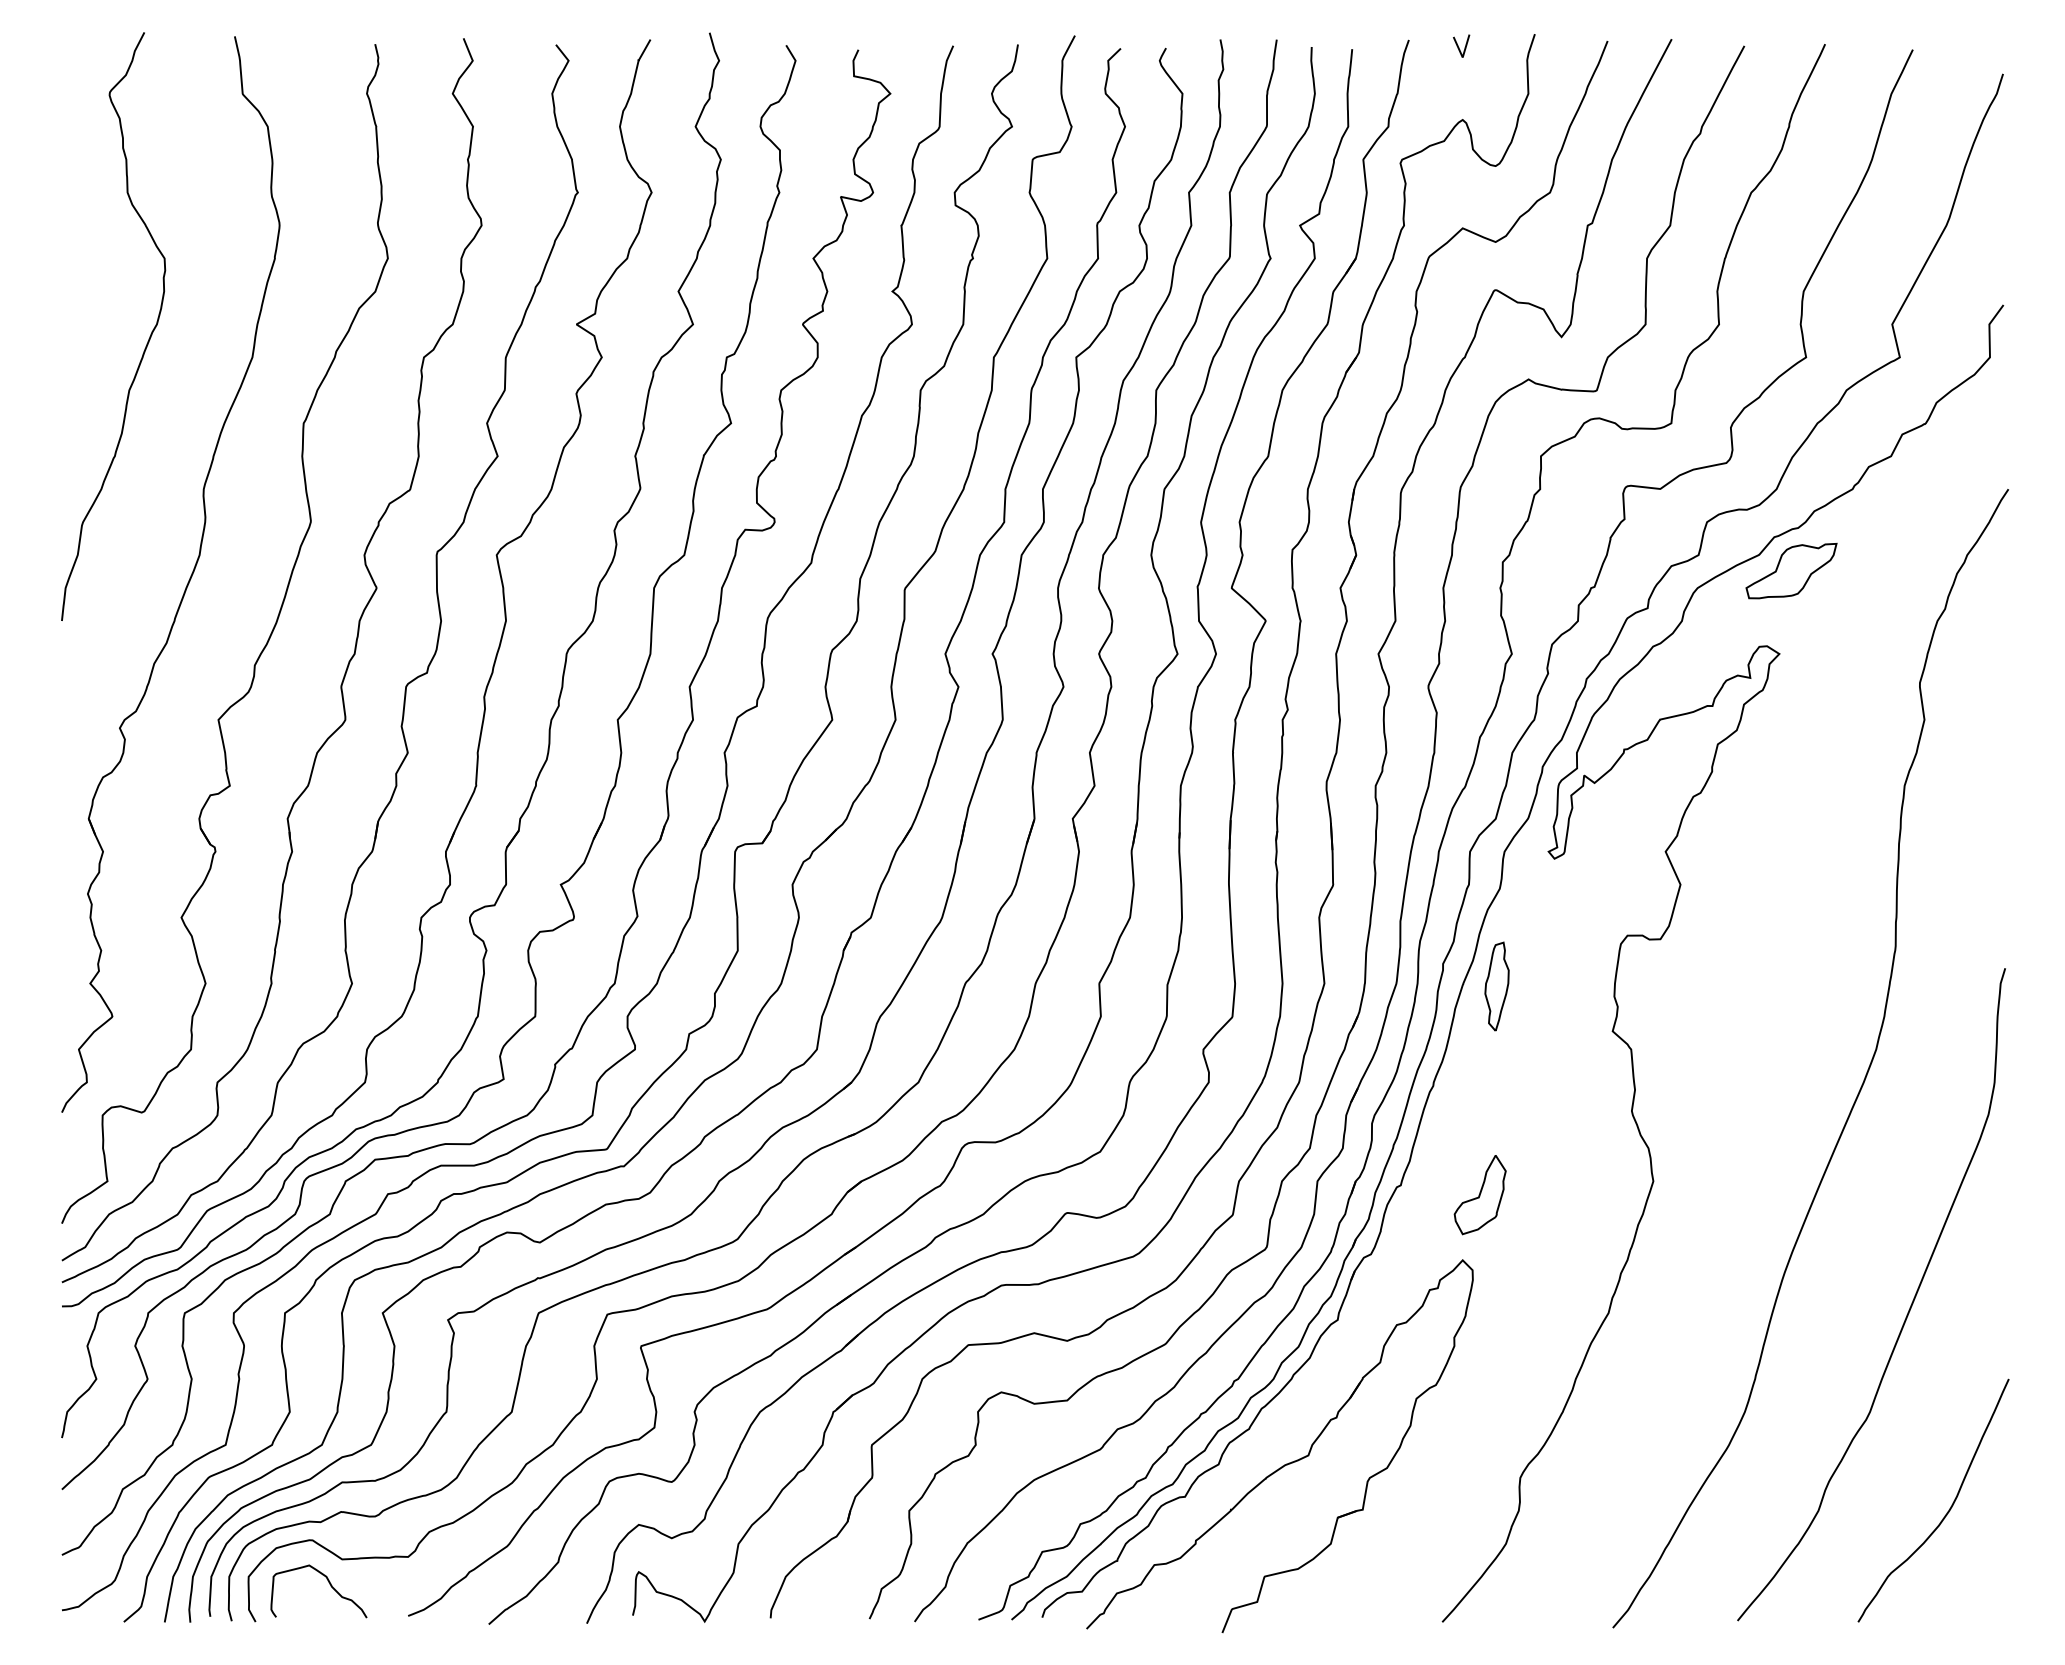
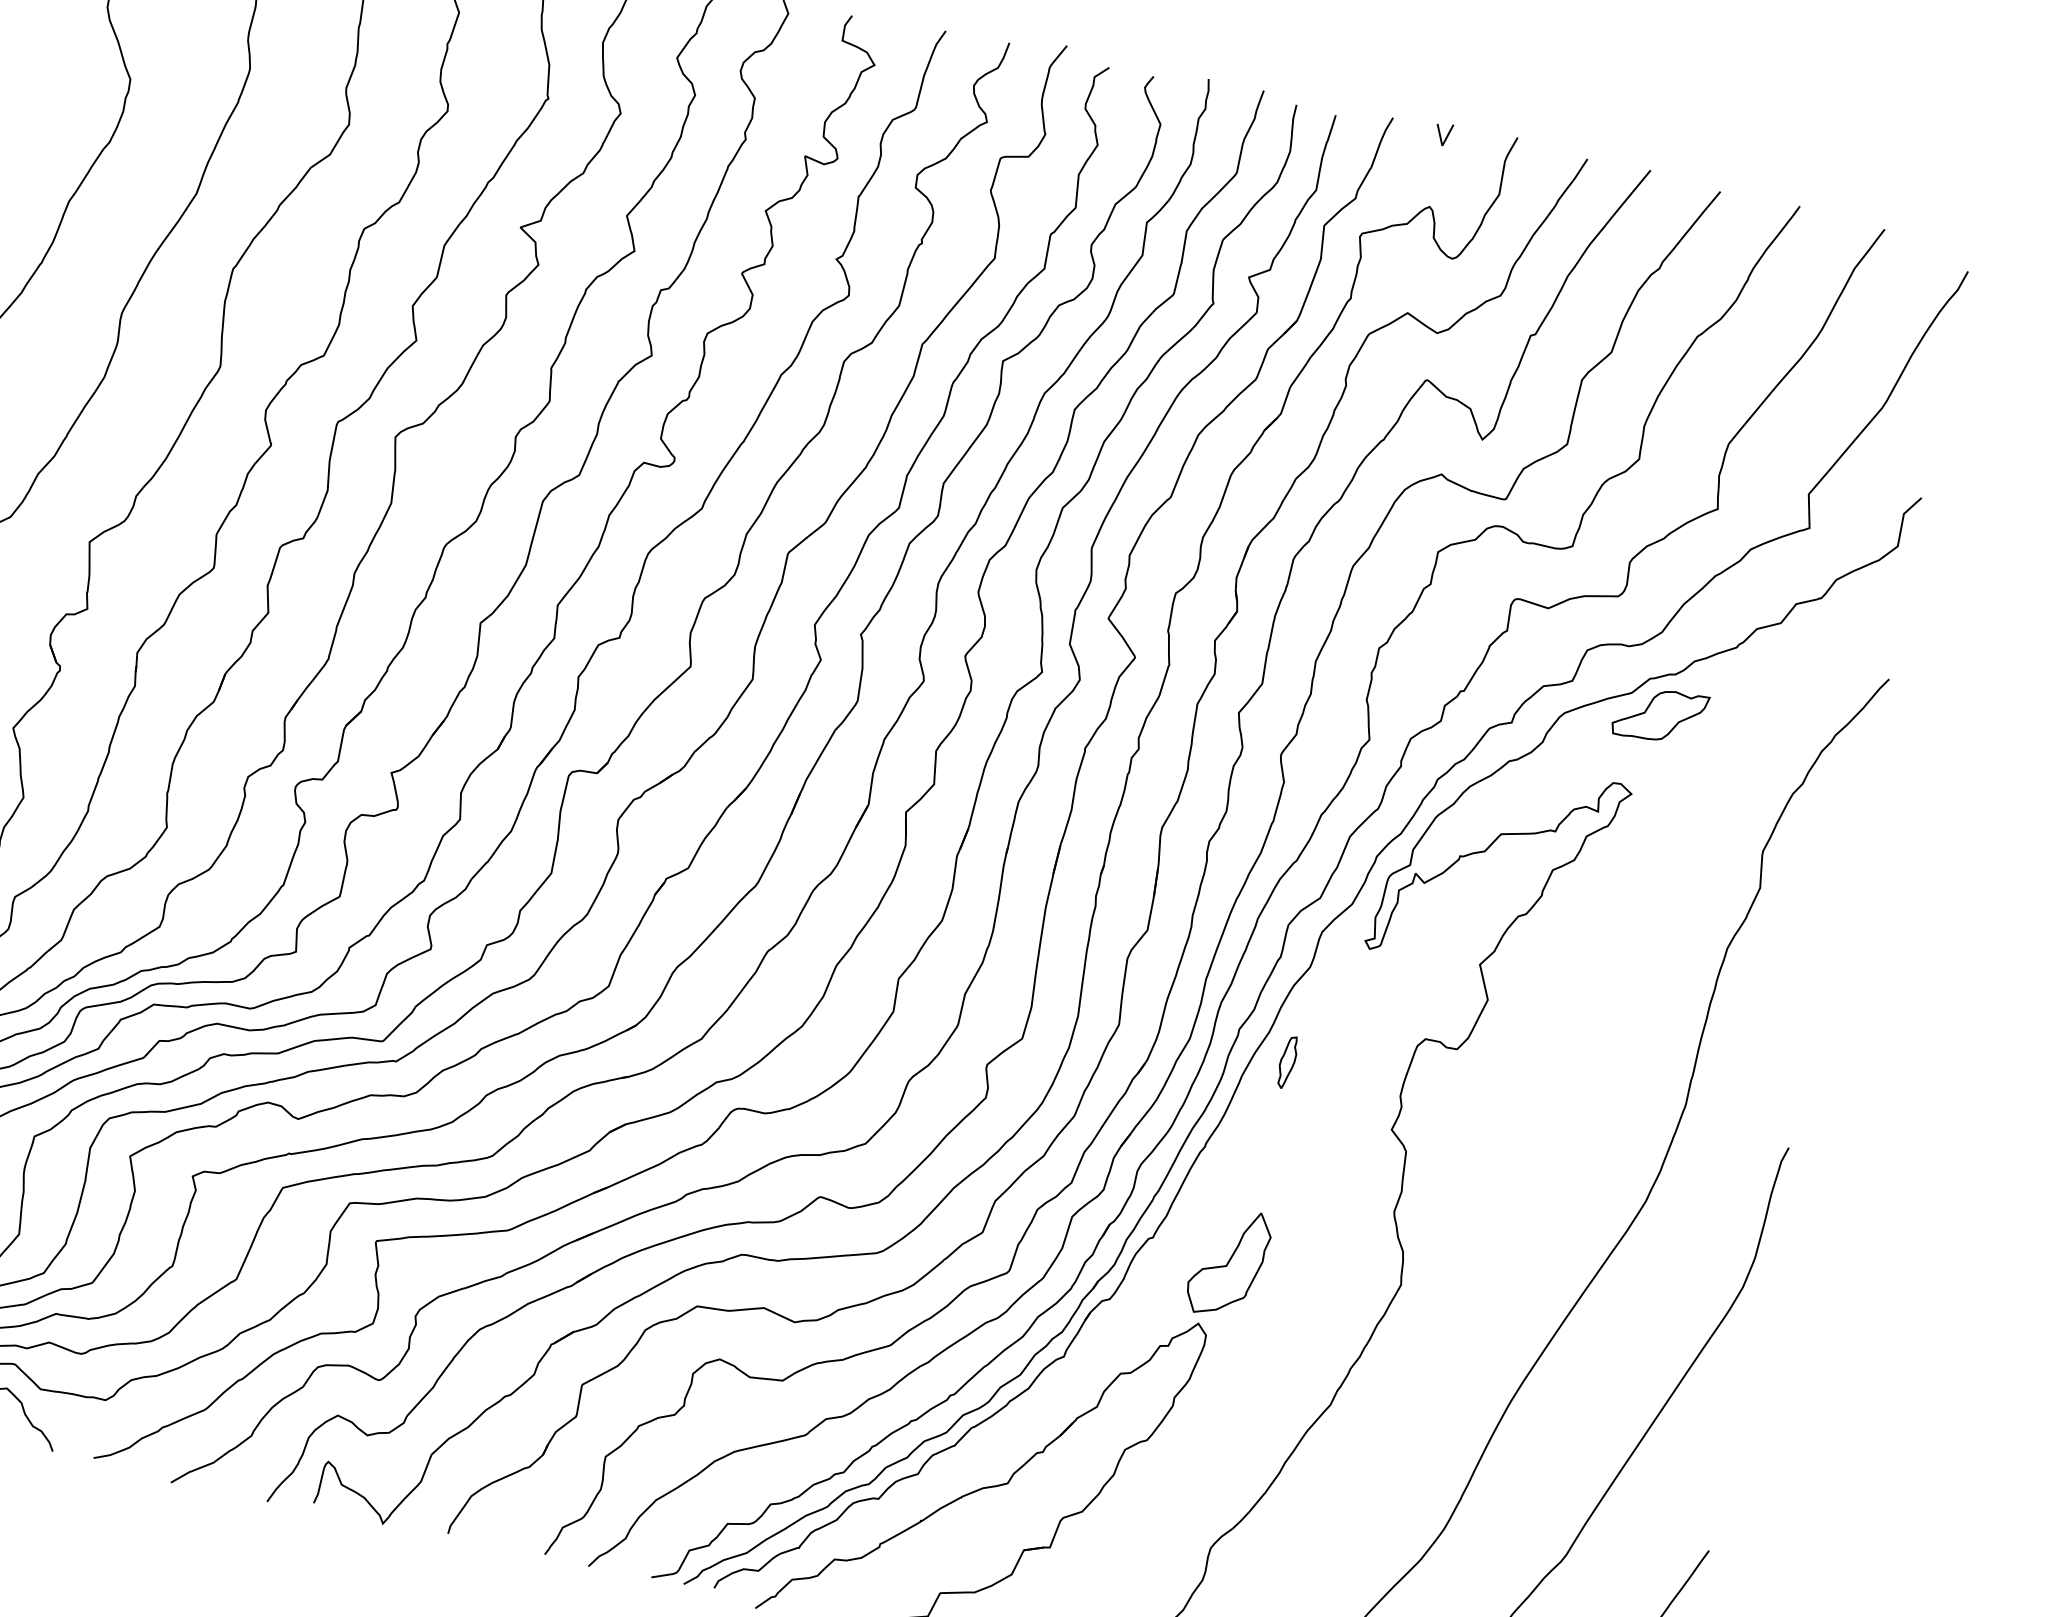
part: (1496, 986) -> (1287, 1062), size x0.6
part: (1479, 1195) -> (1227, 1263), size x1.4

